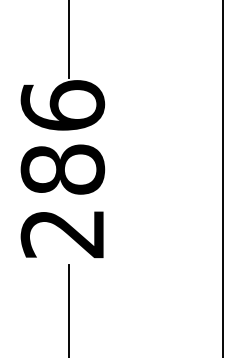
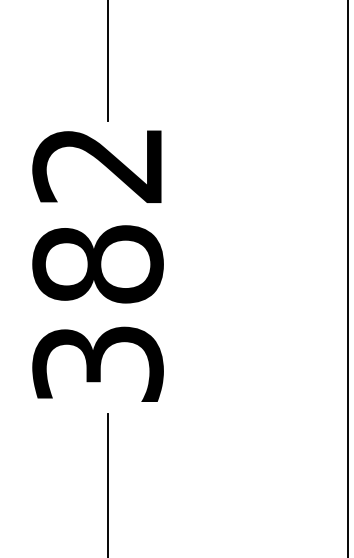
text: (62, 169) -> (97, 264), 286 -> 382

